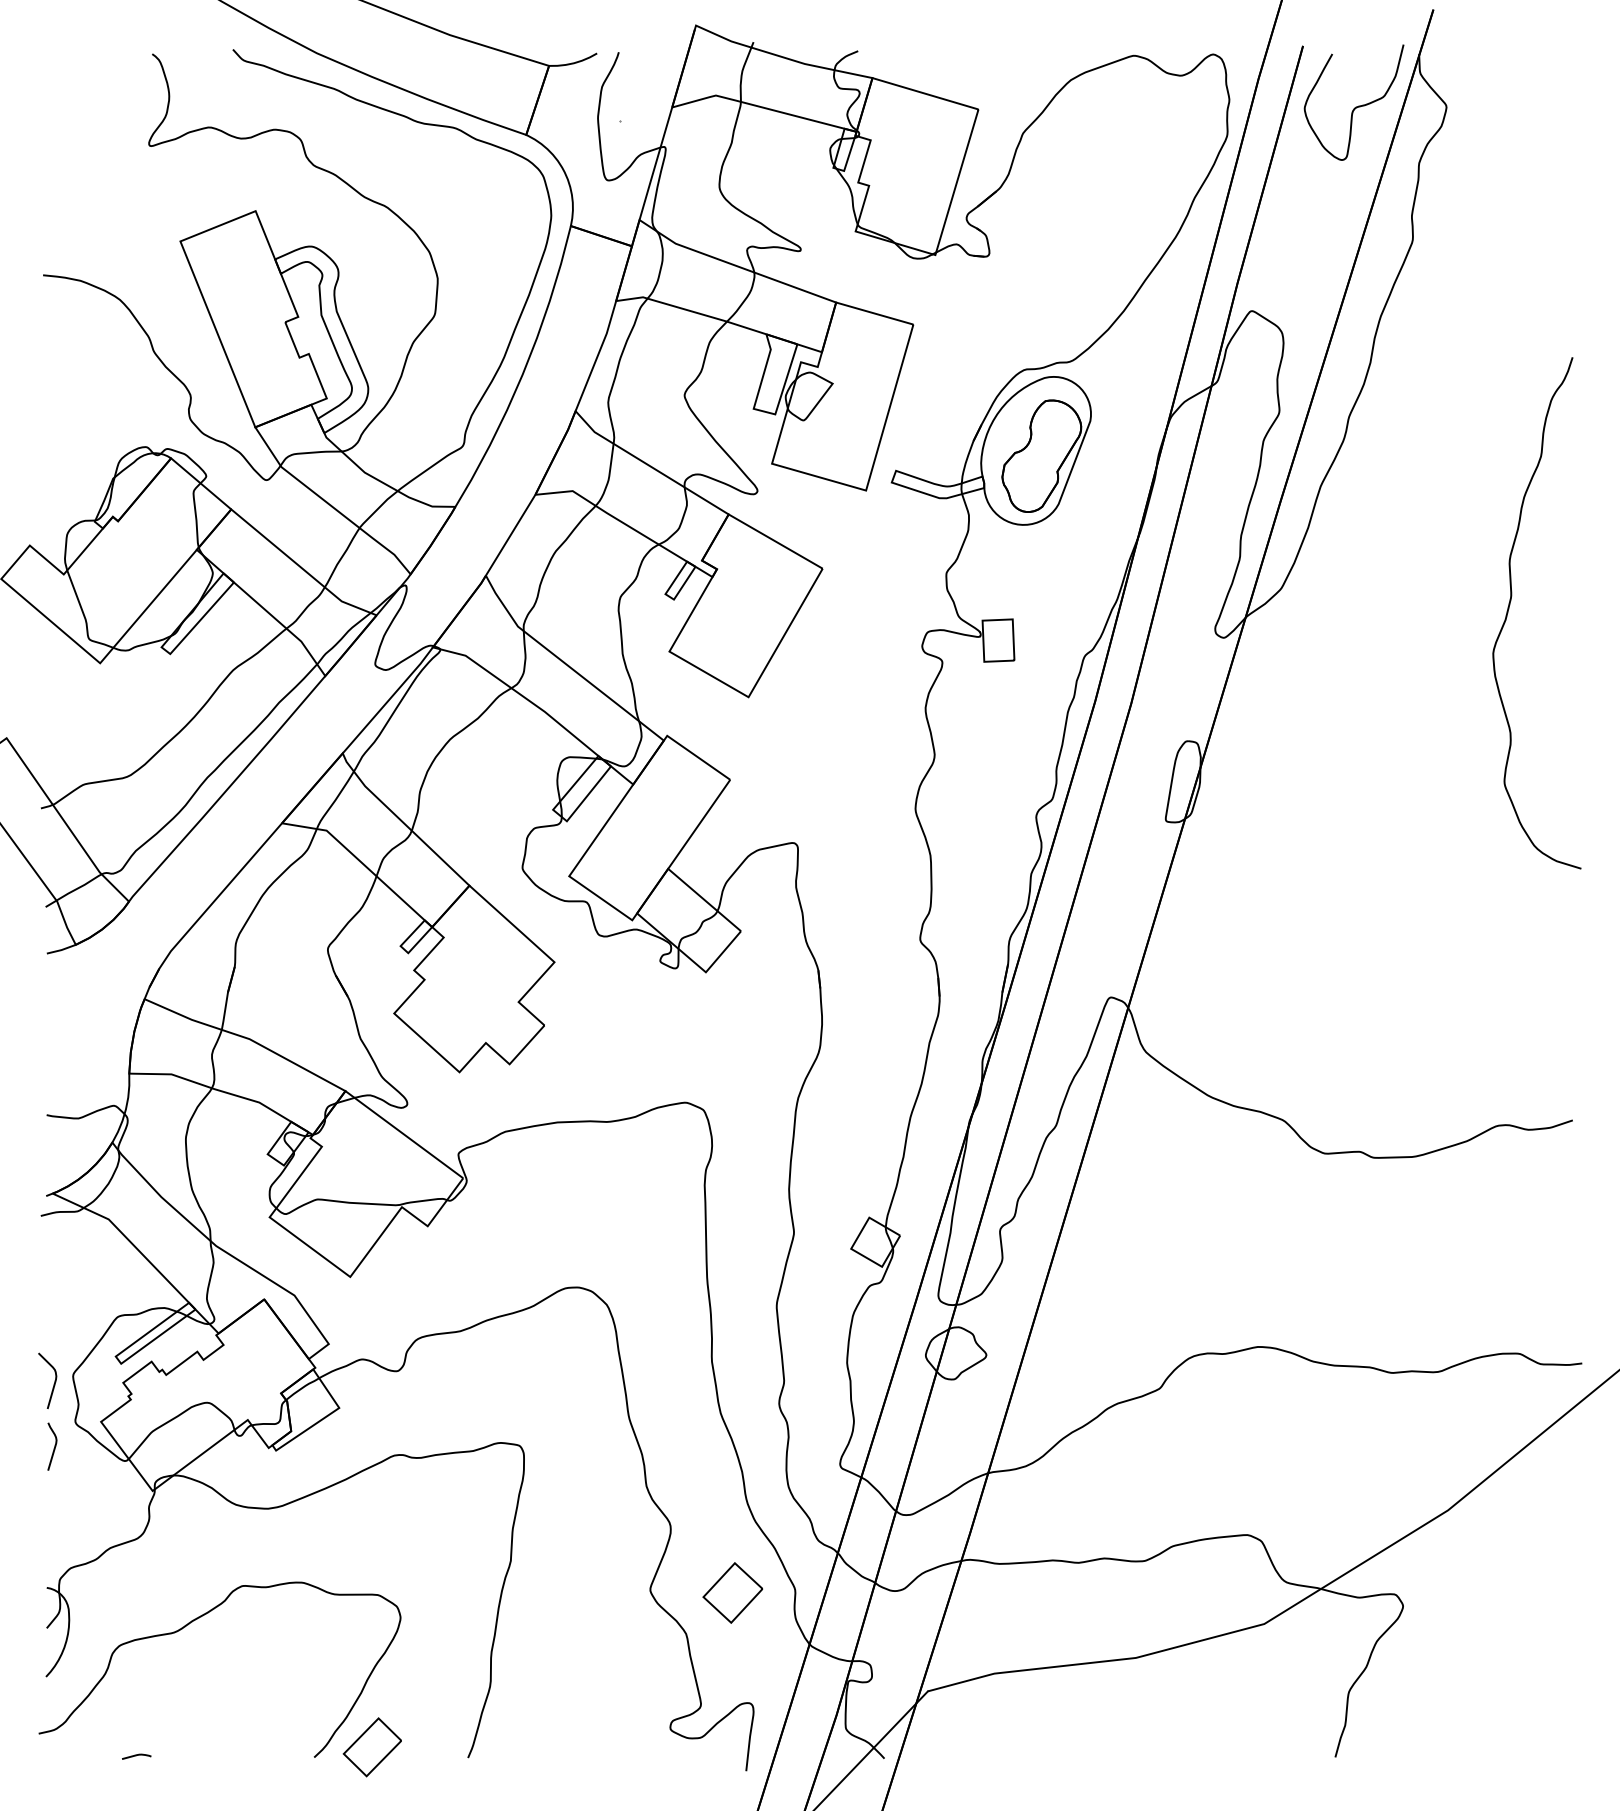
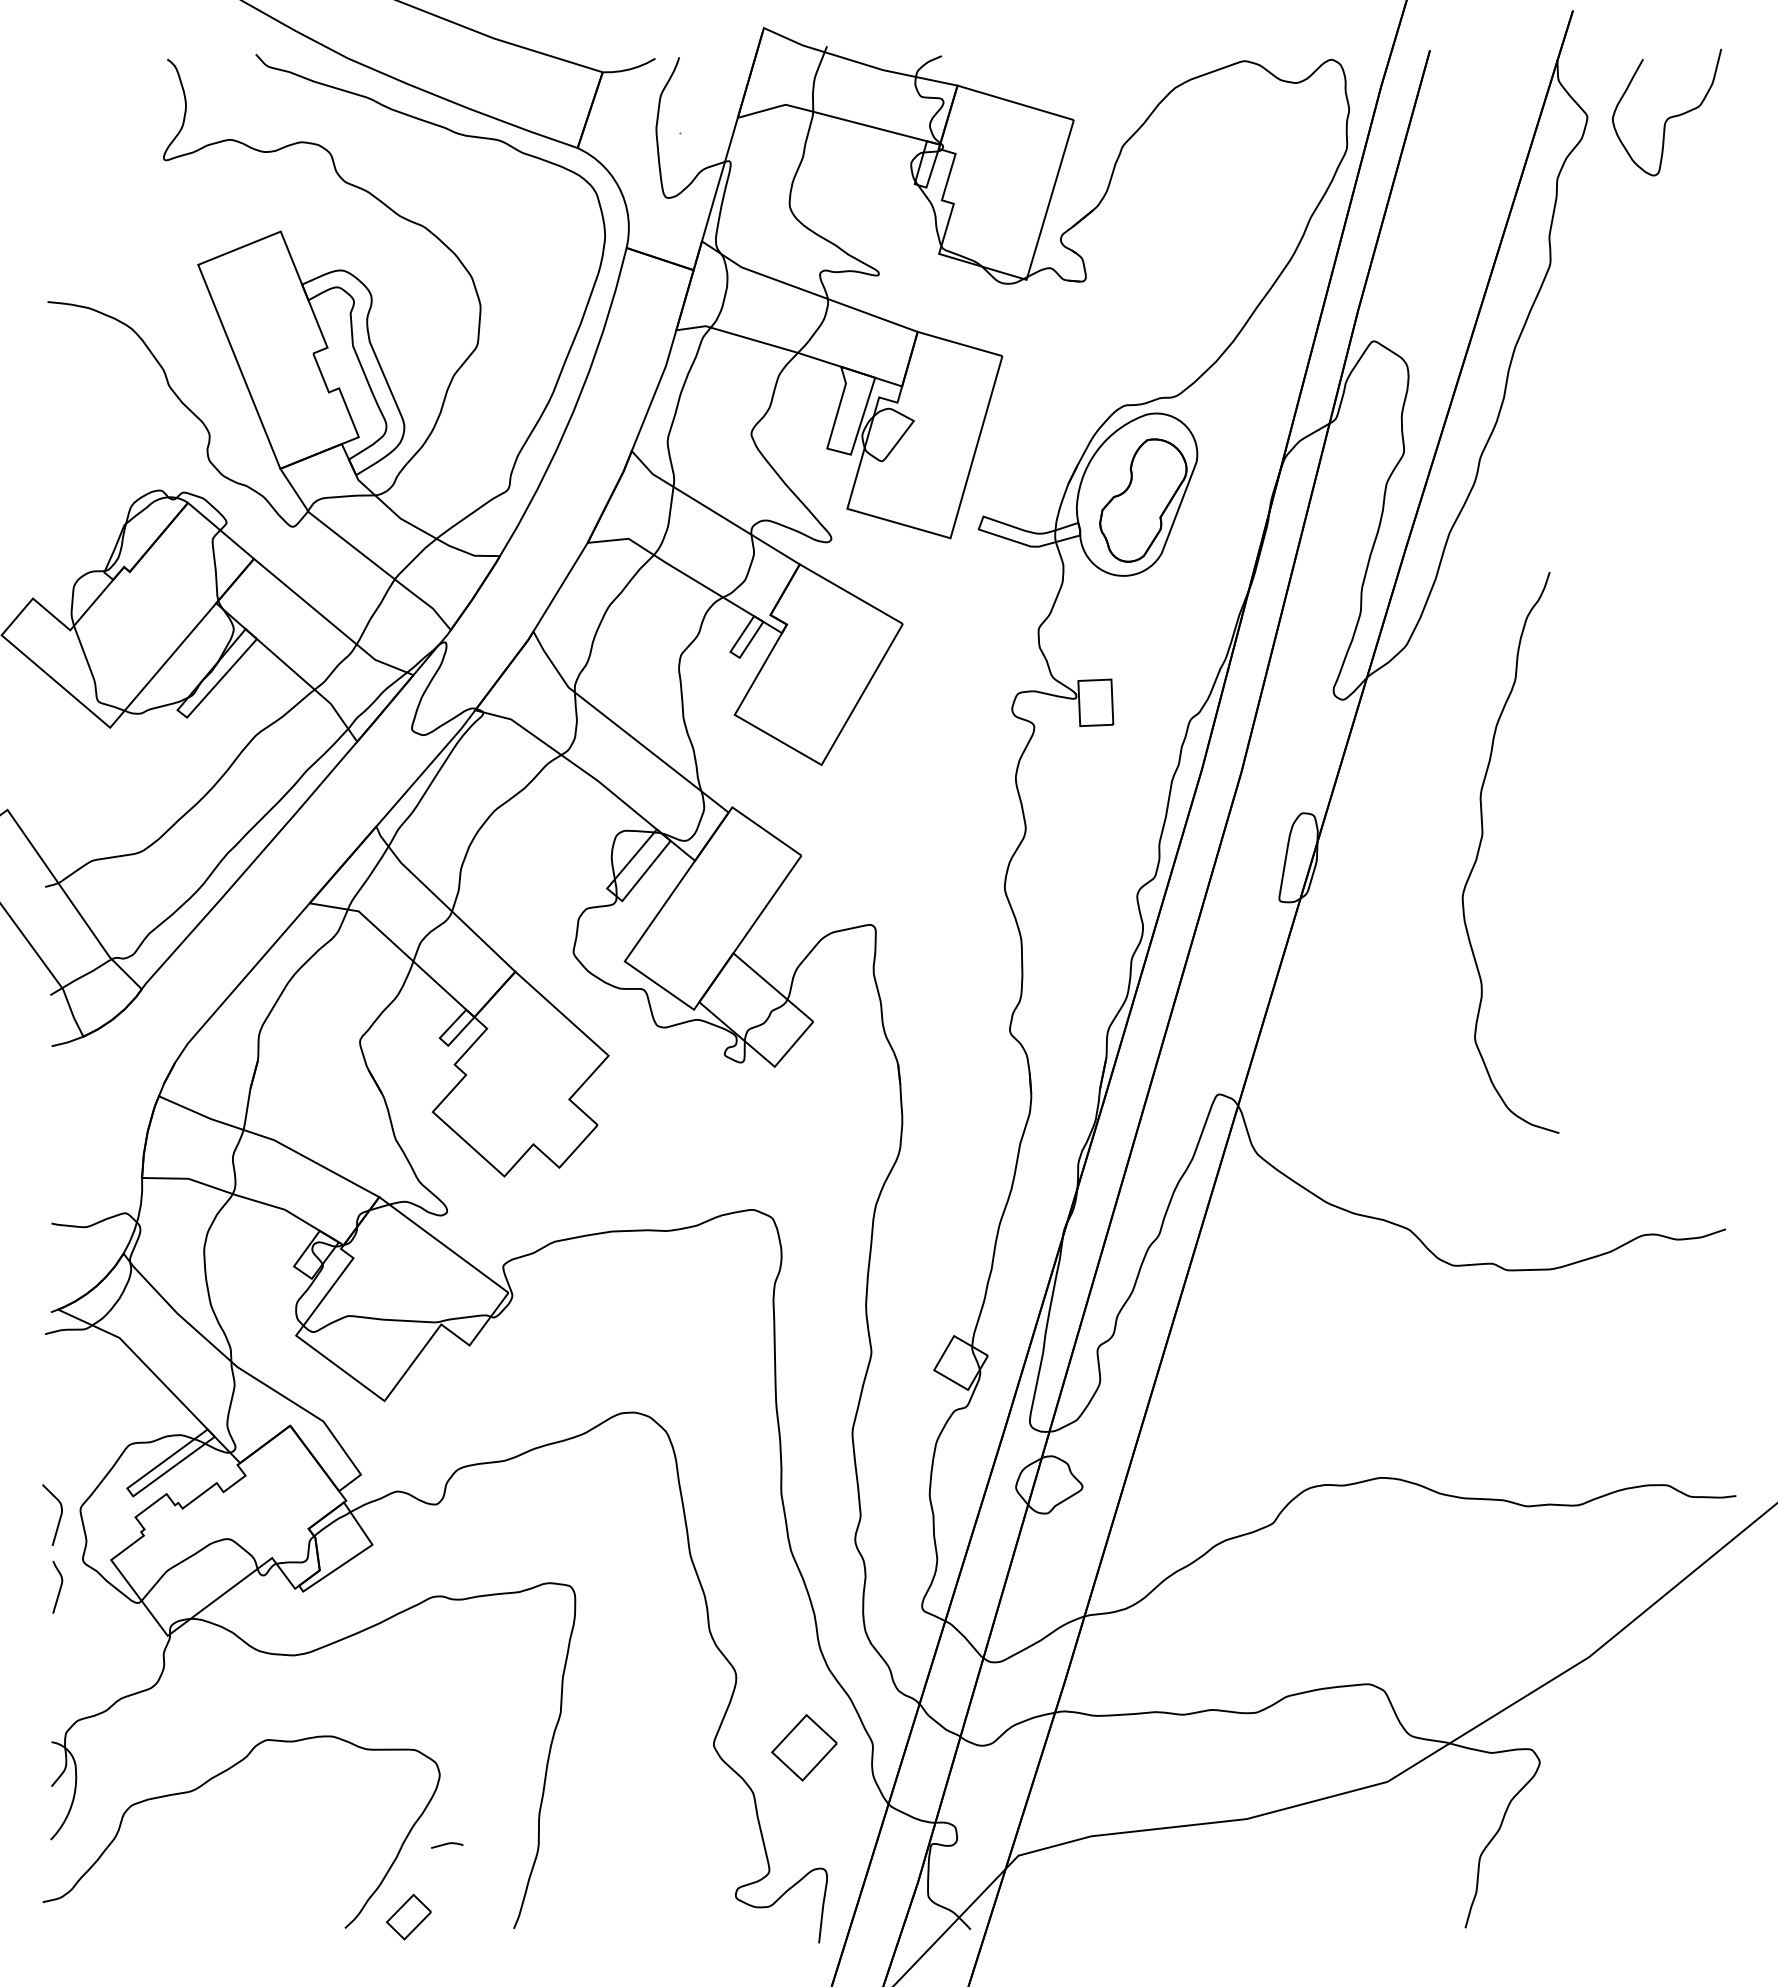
curve: (1356, 106) -> (1669, 116), moved
curve: (1510, 604) -> (1481, 843), moved
part: (372, 1746) -> (408, 1916), size x0.7
curve: (136, 1755) -> (447, 1844), moved

